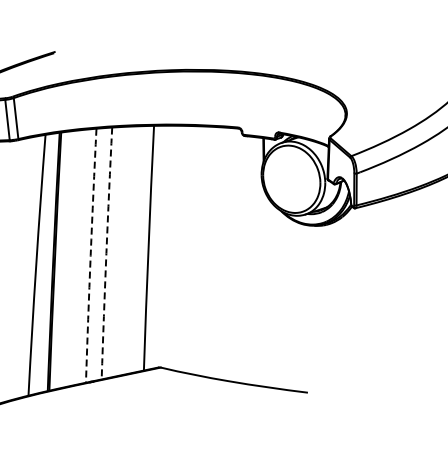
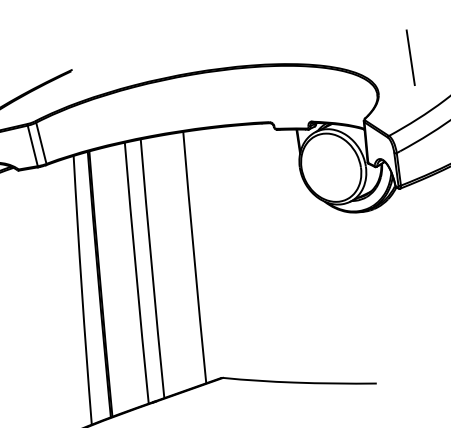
line: (382, 83) -> (410, 57), added
arc: (106, 253) -> (152, 268), dashed -> solid
arc: (90, 255) -> (136, 273), dashed -> solid

